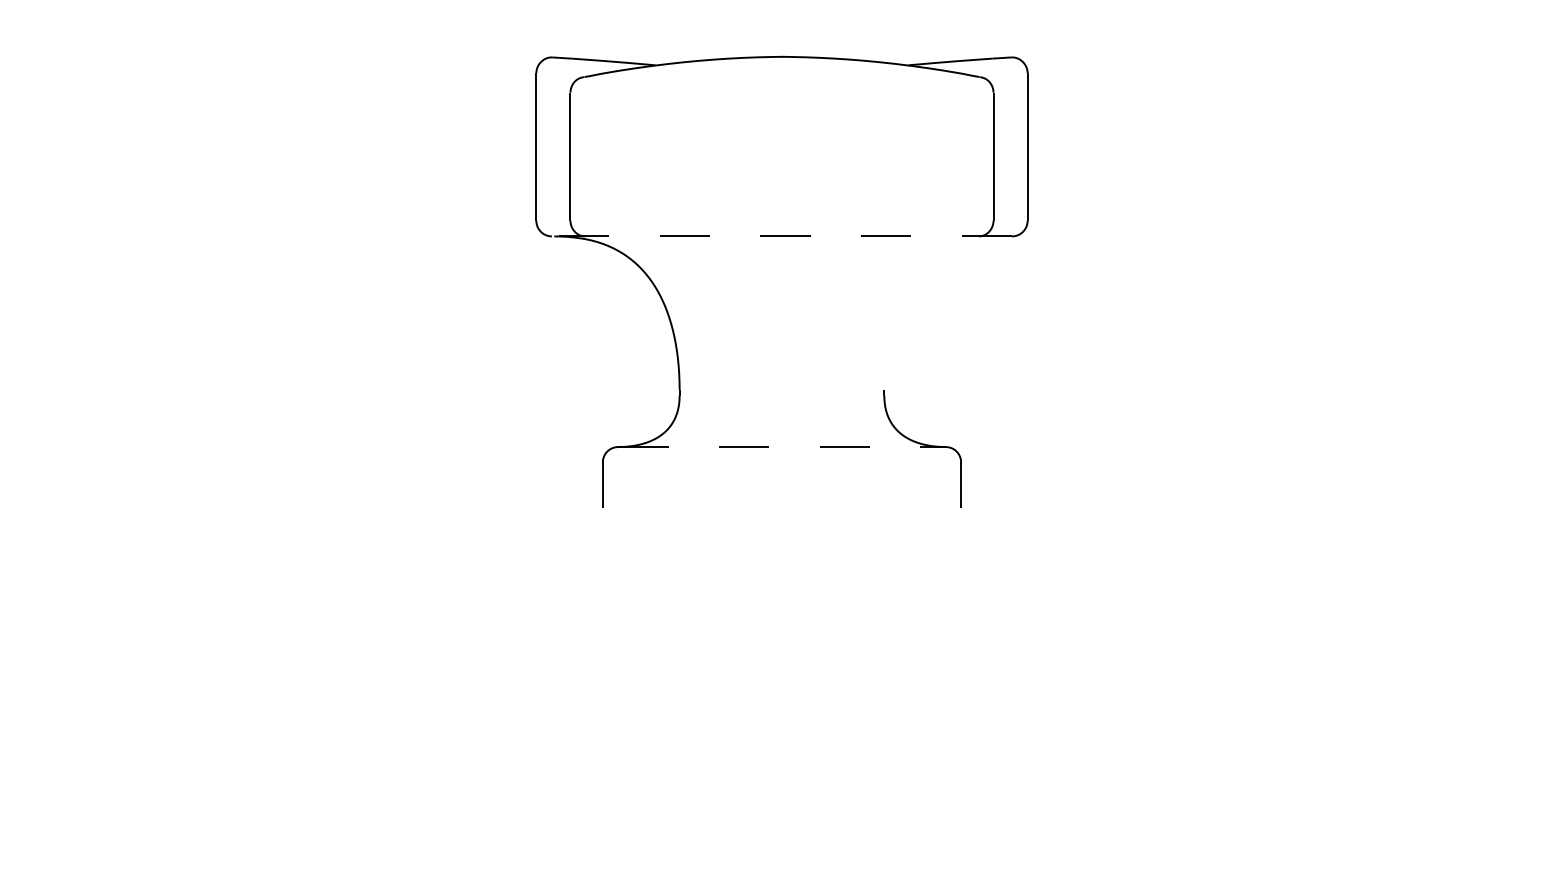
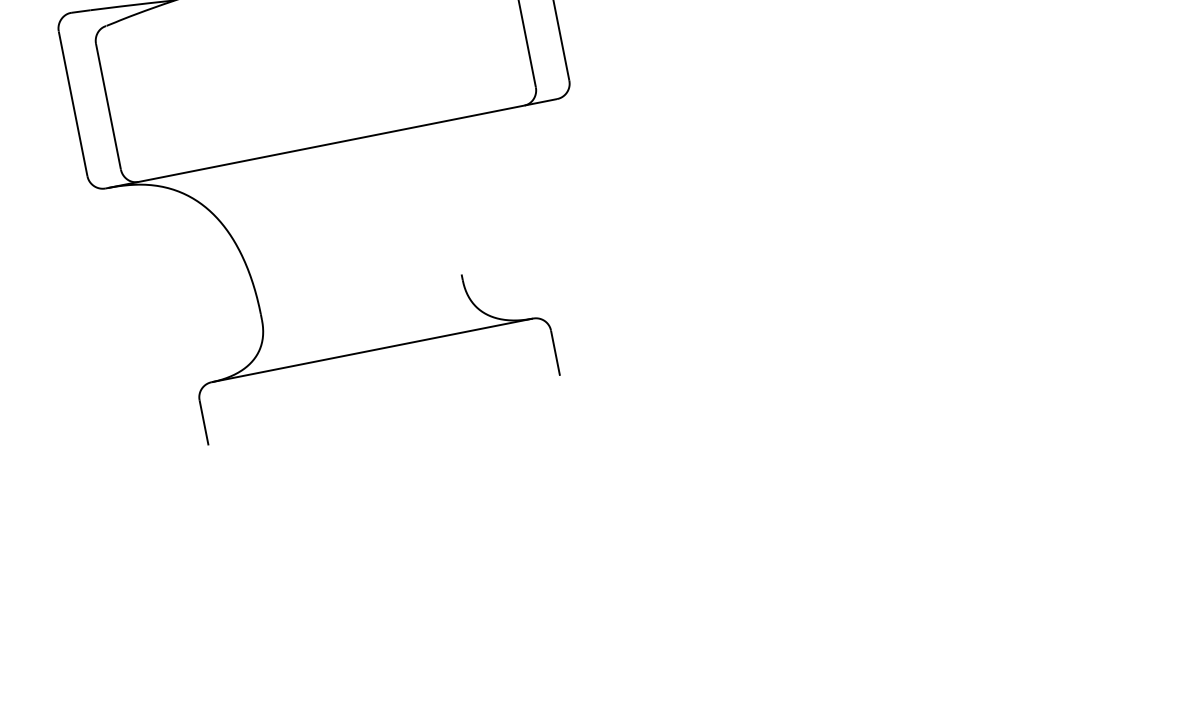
line: (782, 236) -> (331, 143), dashed -> solid
line: (782, 447) -> (372, 350), dashed -> solid

